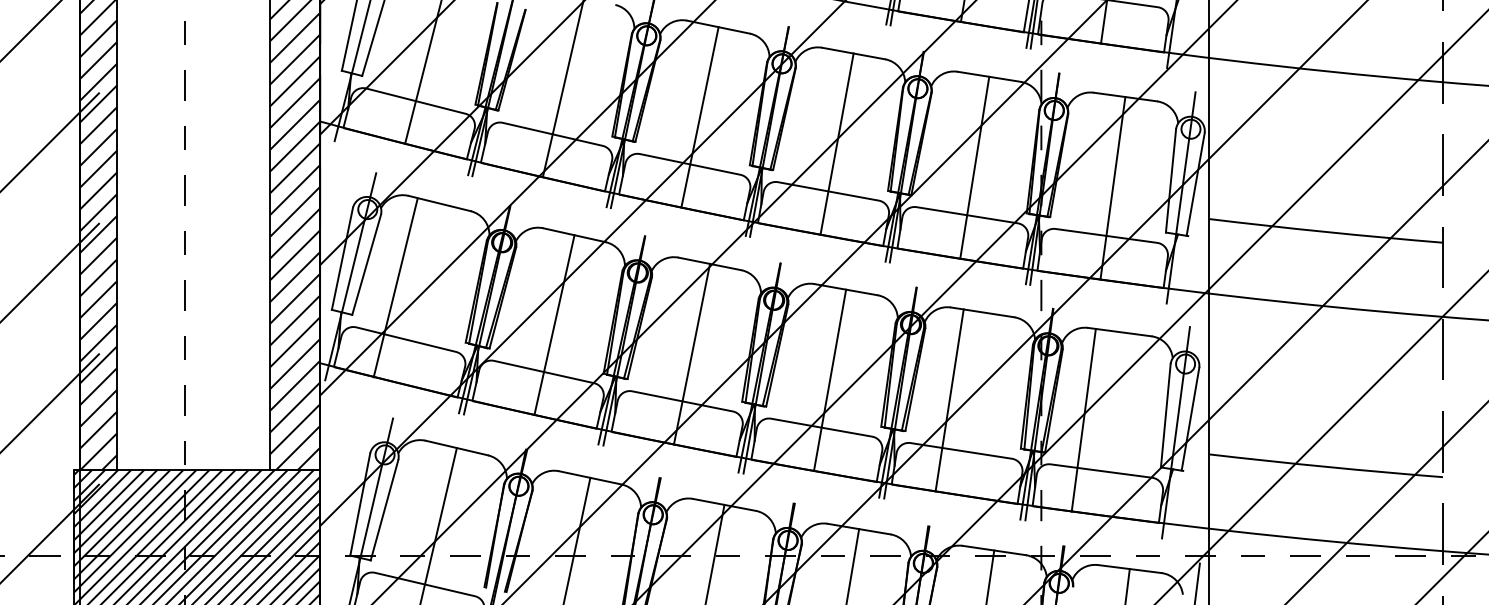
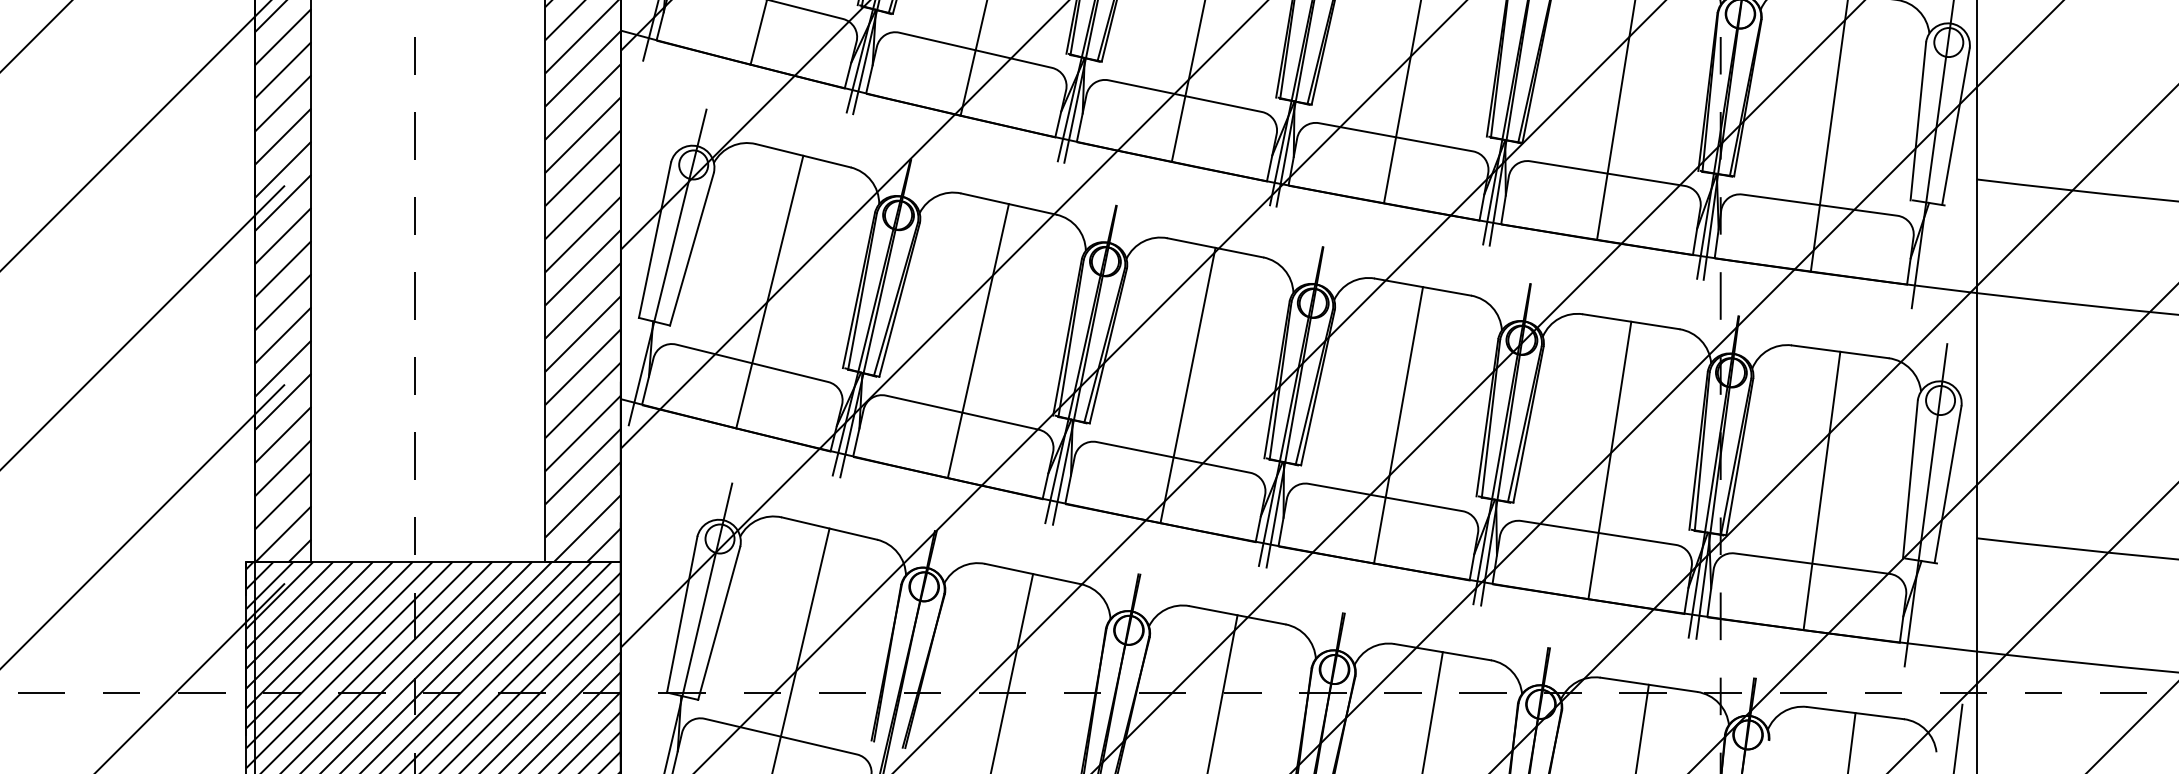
line: (395, 287) -> (769, 291), moved
line: (949, 400) -> (1609, 460), moved
line: (1083, 420) -> (1821, 491), moved

